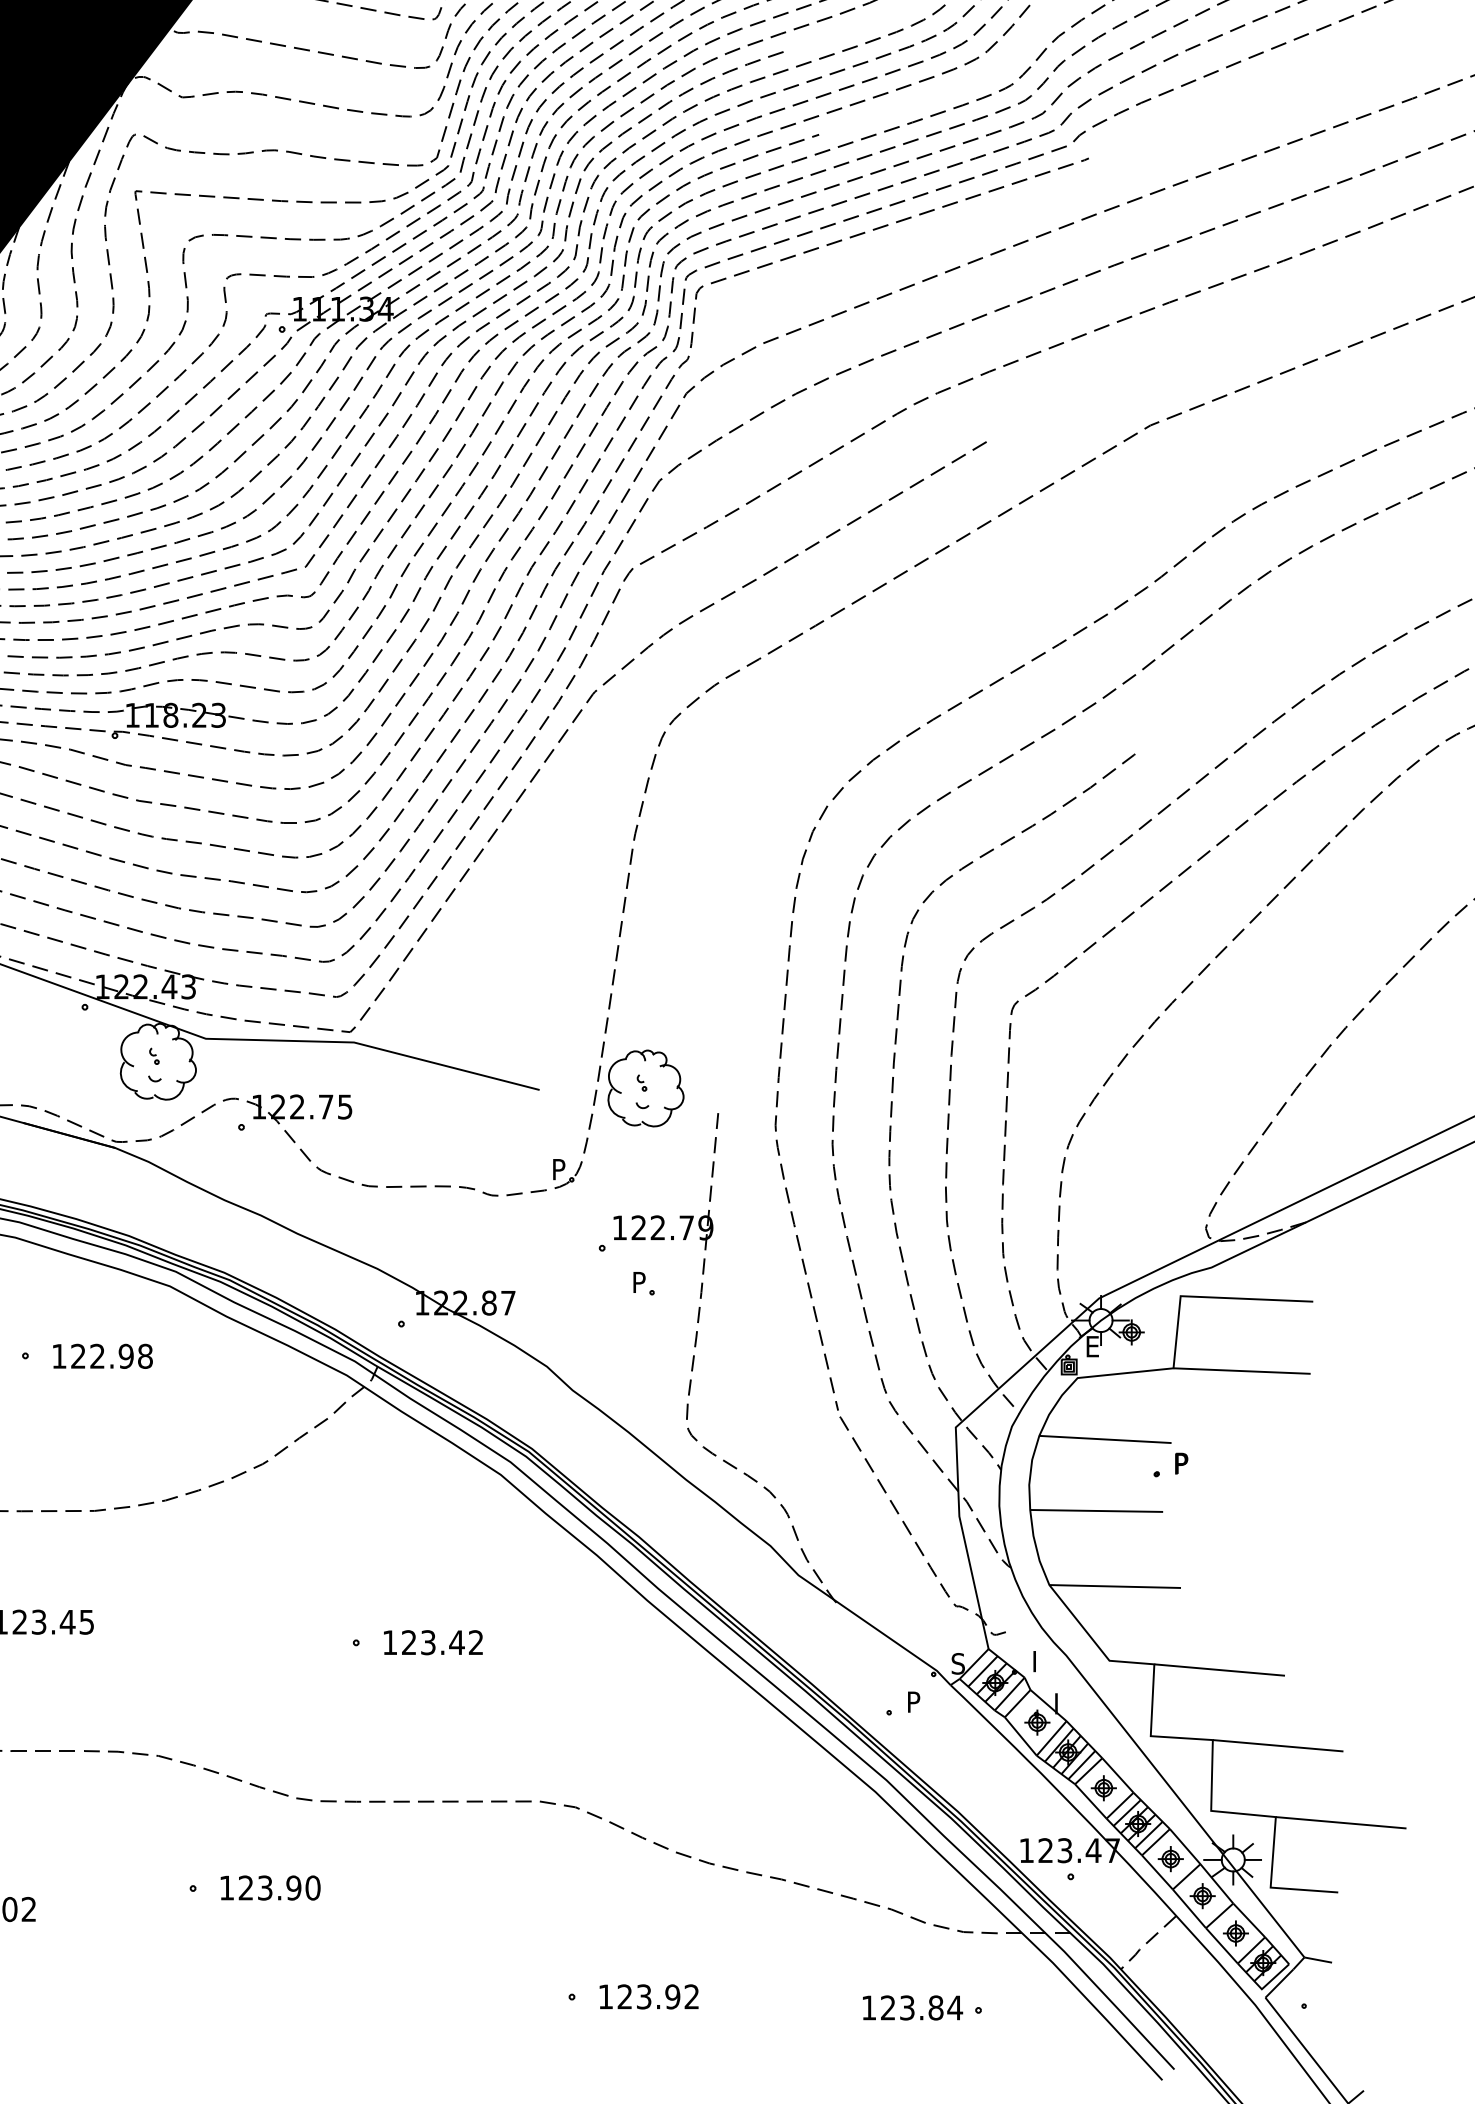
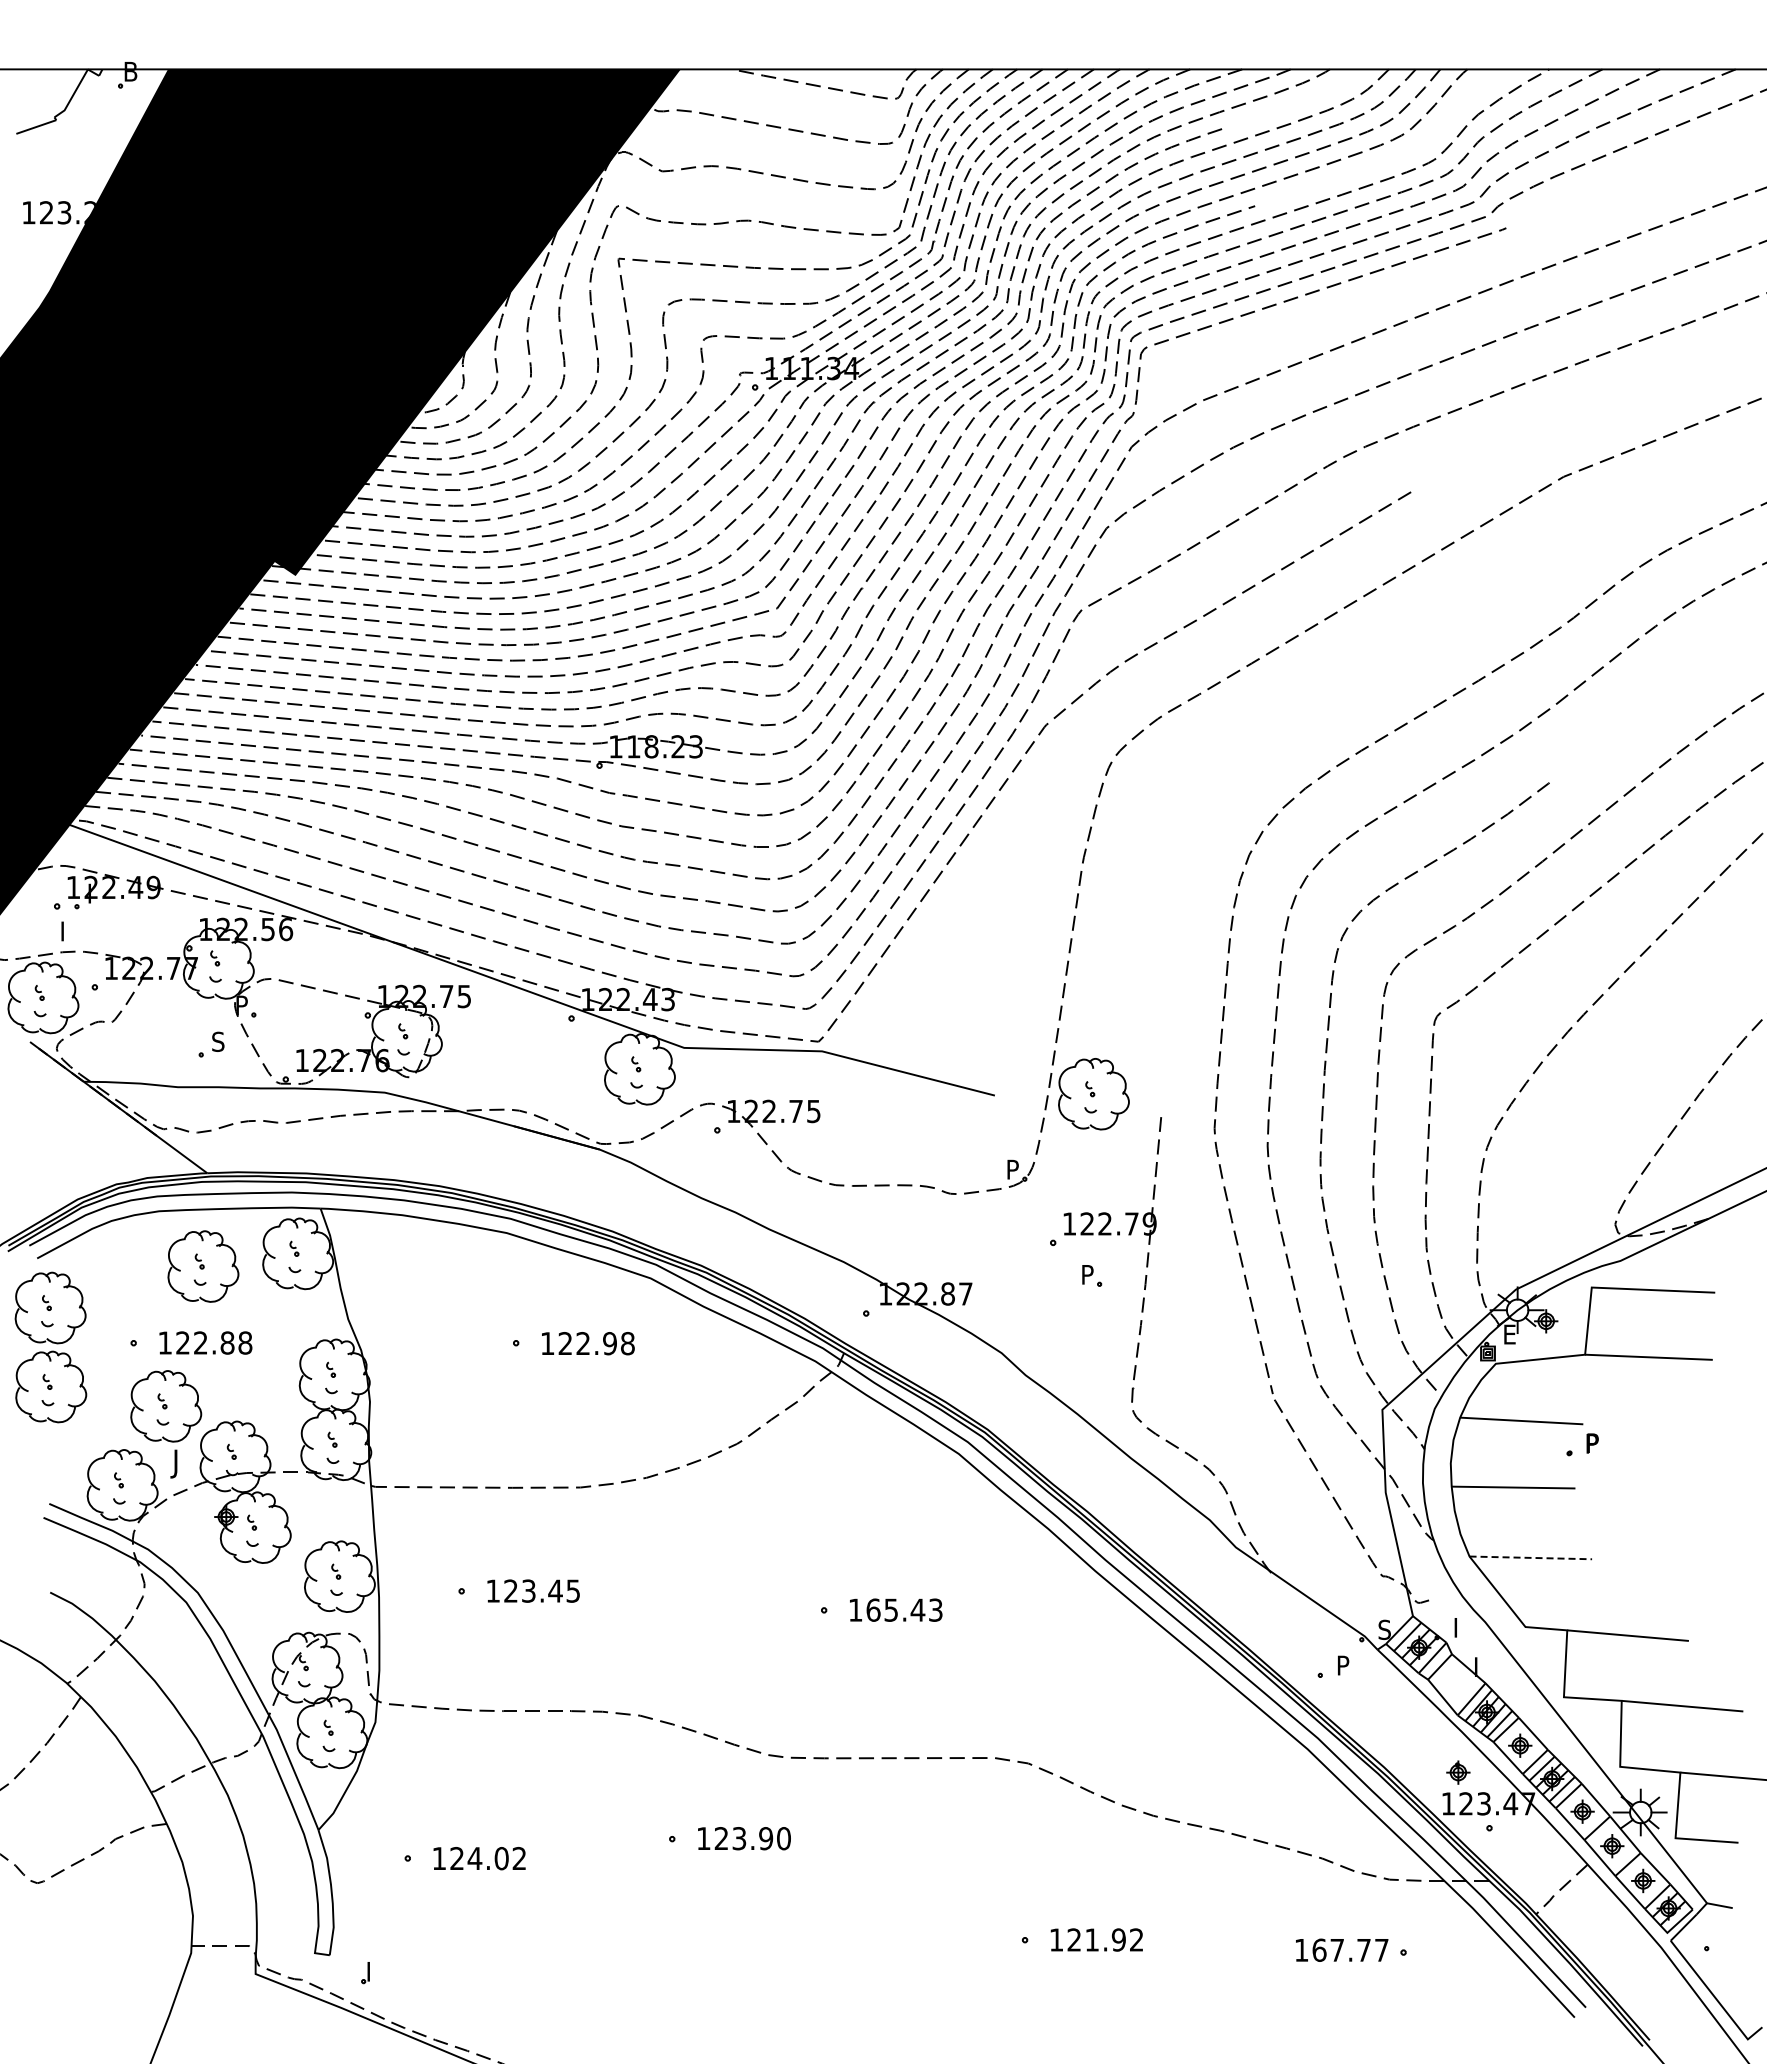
line: (1115, 1586) -> (1531, 1557), solid -> dashed
text: (442, 1641) -> (904, 1609), 123.42 -> 165.43
part: (1037, 1722) -> (1458, 1772), moved
text: (643, 1996) -> (1091, 1939), 123.92 -> 121.92
text: (921, 2007) -> (1350, 1949), 123.84 -> 167.77

